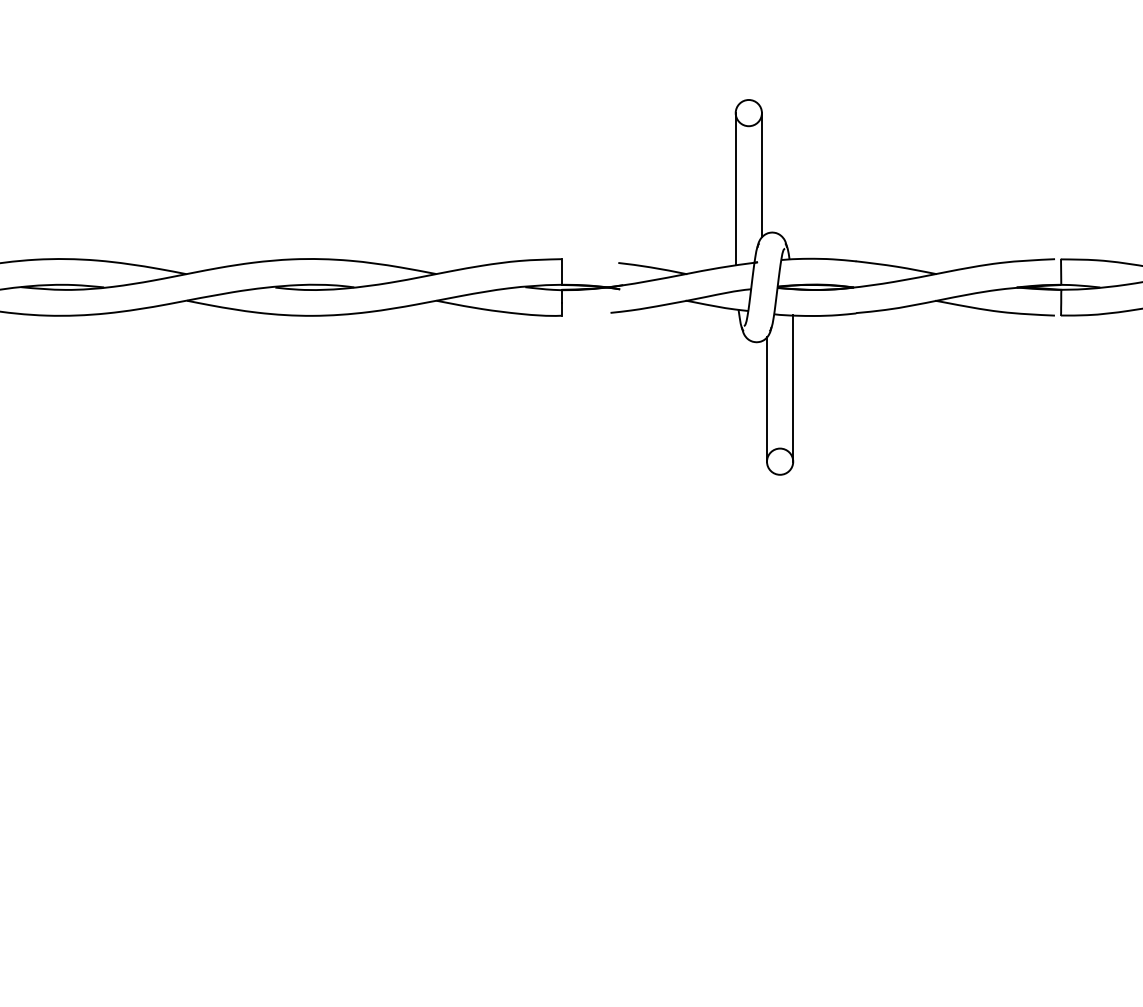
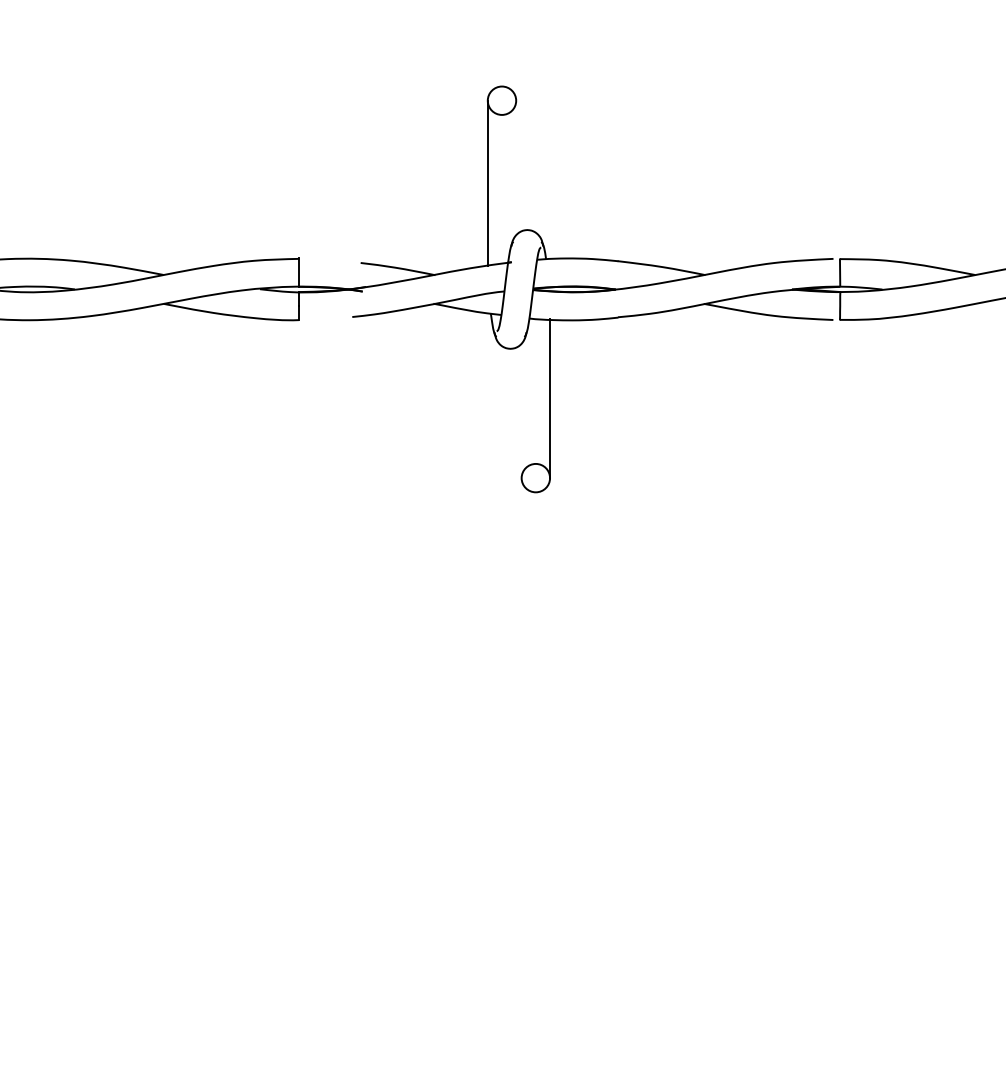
line: (761, 175) -> (515, 168), removed
line: (766, 399) -> (521, 410), removed

